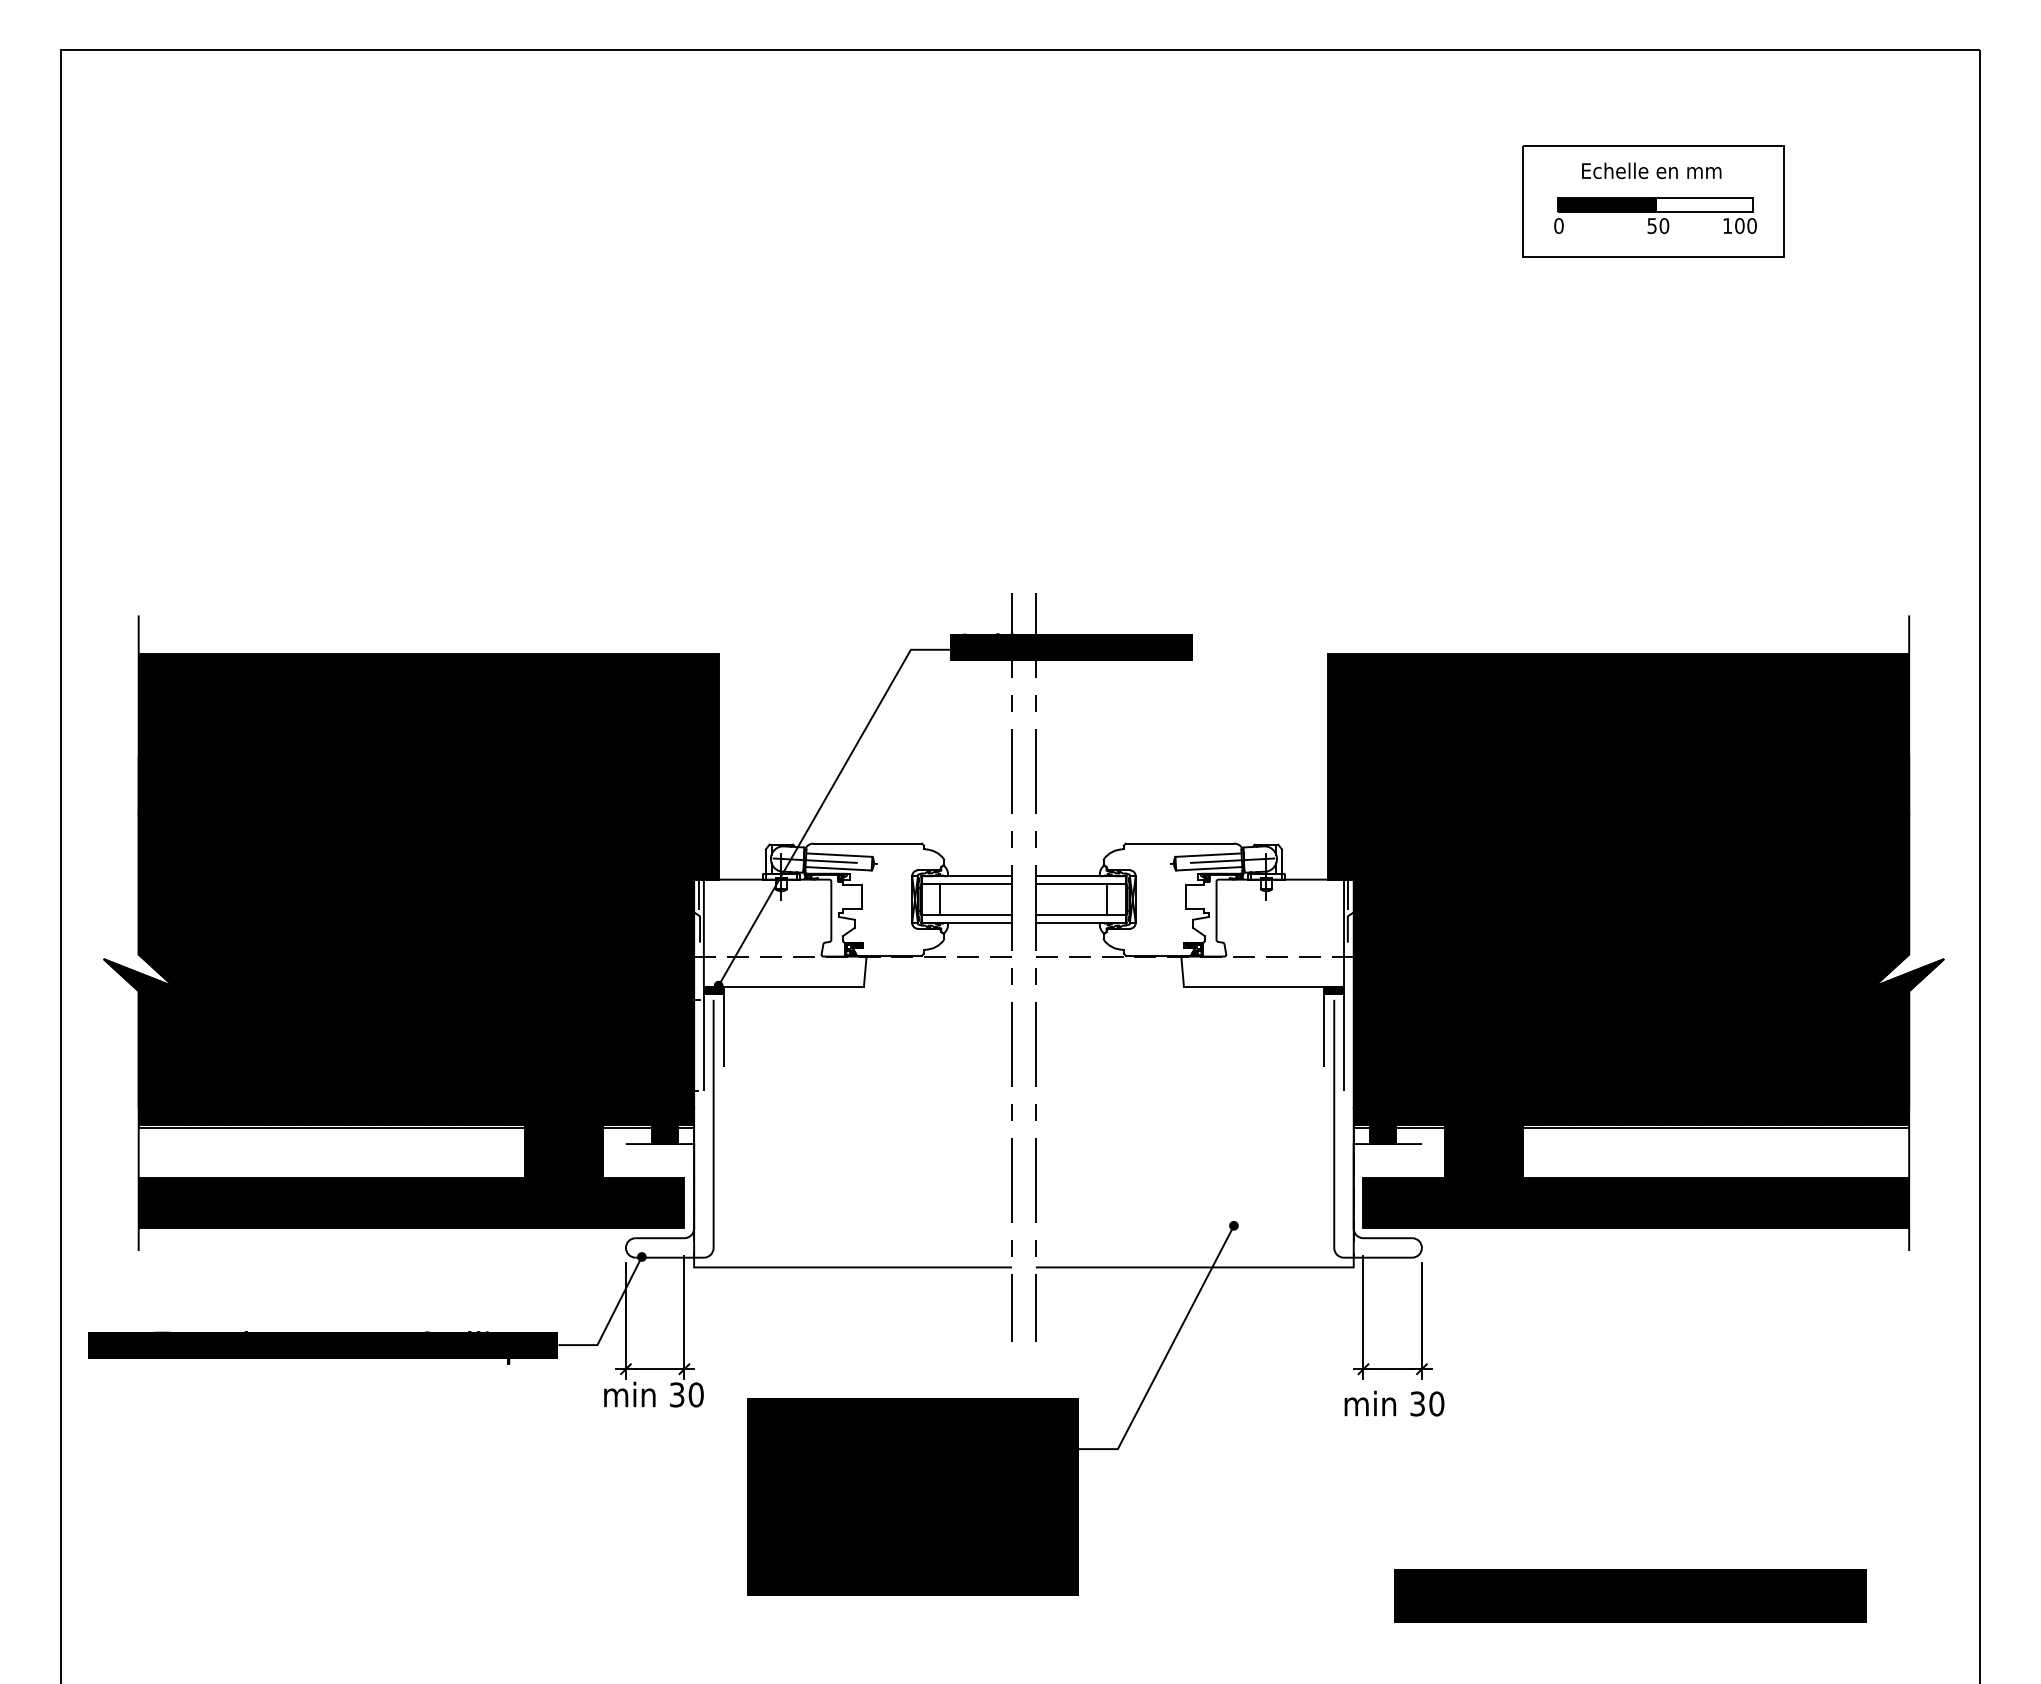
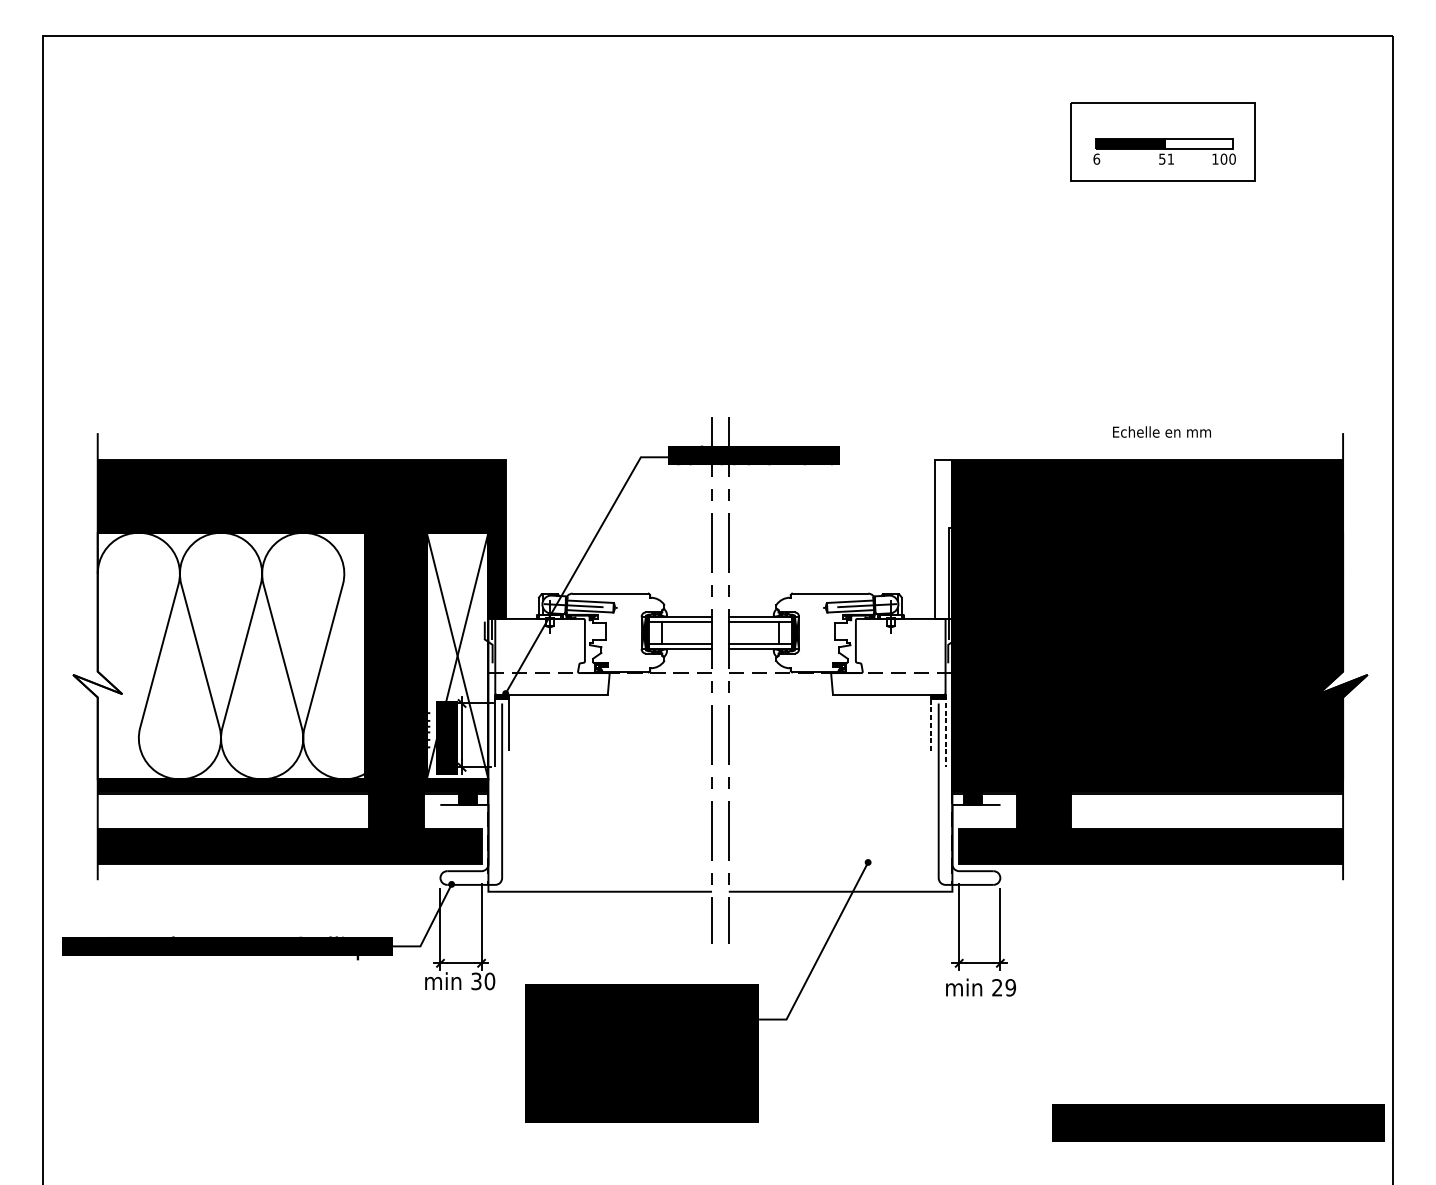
text: (1651, 170) -> (1161, 431), moved
text: (1558, 225) -> (1096, 158), 0 -> 6
text: (1664, 225) -> (1170, 158), 50 -> 51
fill: (1340, 766) -> (943, 539), removed
fill: (310, 932) -> (218, 656), removed
fill: (650, 932) -> (457, 656), removed
line: (1343, 993) -> (945, 699), solid -> dashed
text: (1427, 1403) -> (1004, 987), 30 -> 29
text: (1630, 1595) -> (1218, 1122), moved

